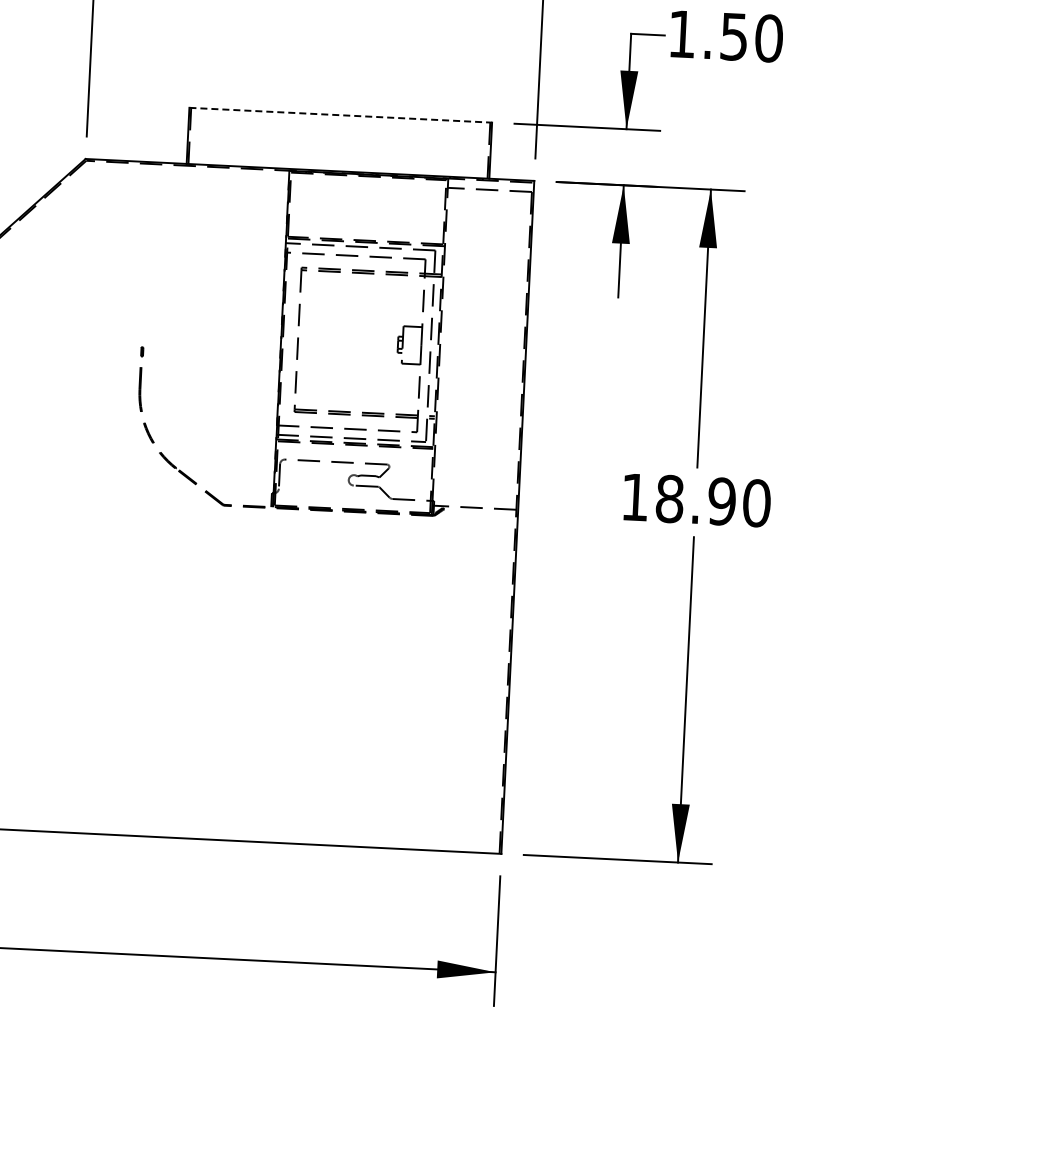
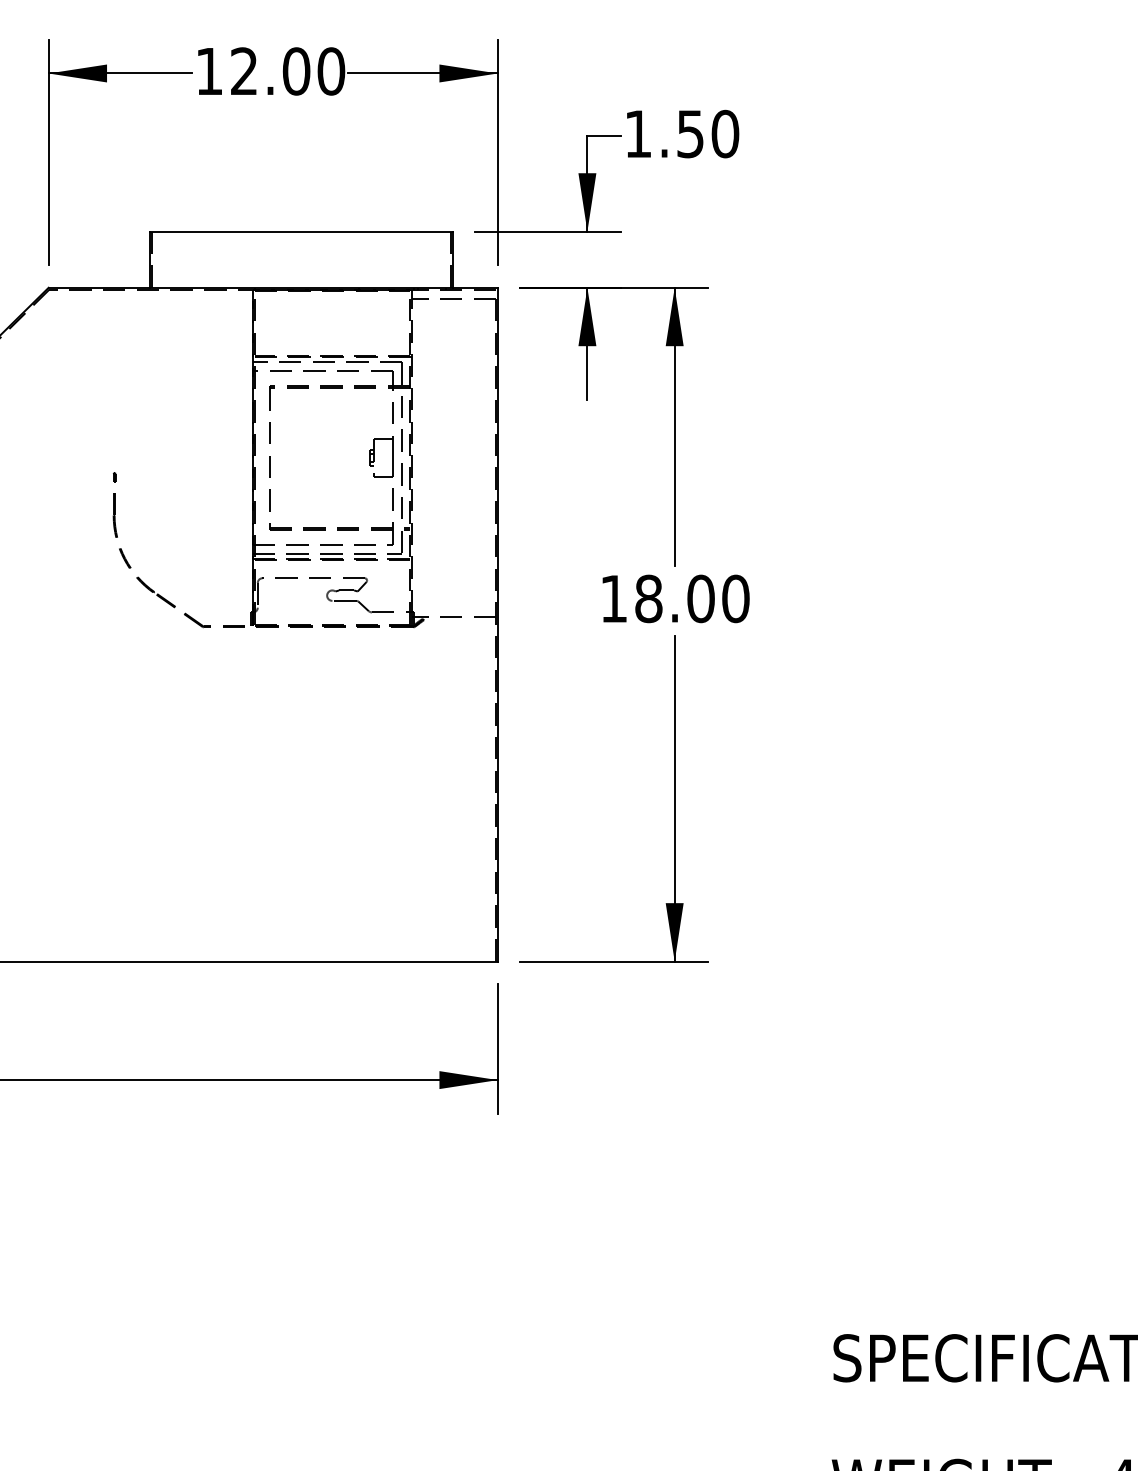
line: (340, 115) -> (301, 231), dashed -> solid
text: (721, 501) -> (700, 598), 18.90 -> 18.00

